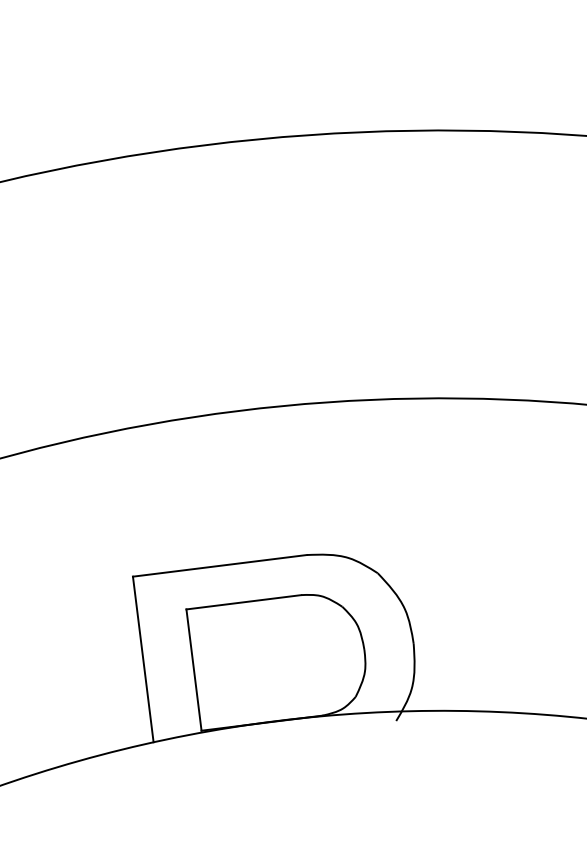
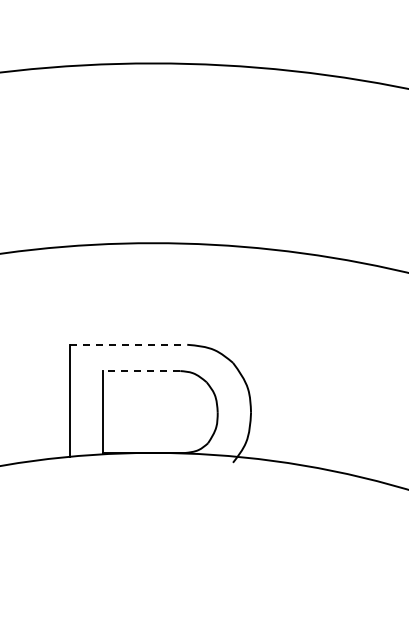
line: (219, 565) -> (128, 344), solid -> dashed
line: (244, 602) -> (141, 371), solid -> dashed

